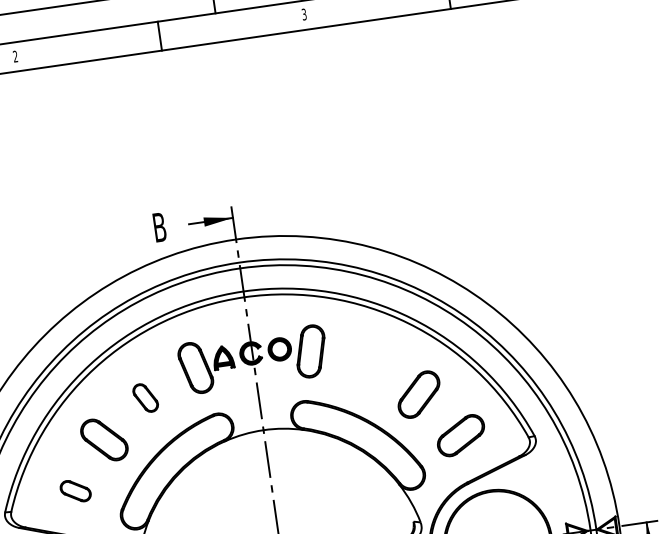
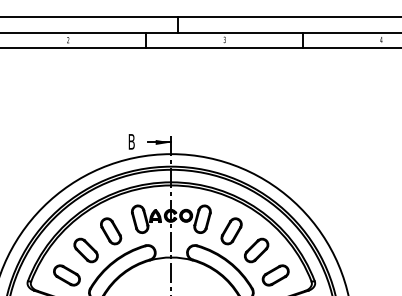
part: (367, 366) -> (231, 231), added
part: (146, 398) -> (111, 231), size x1.67
part: (74, 491) -> (66, 275), size x1.67

